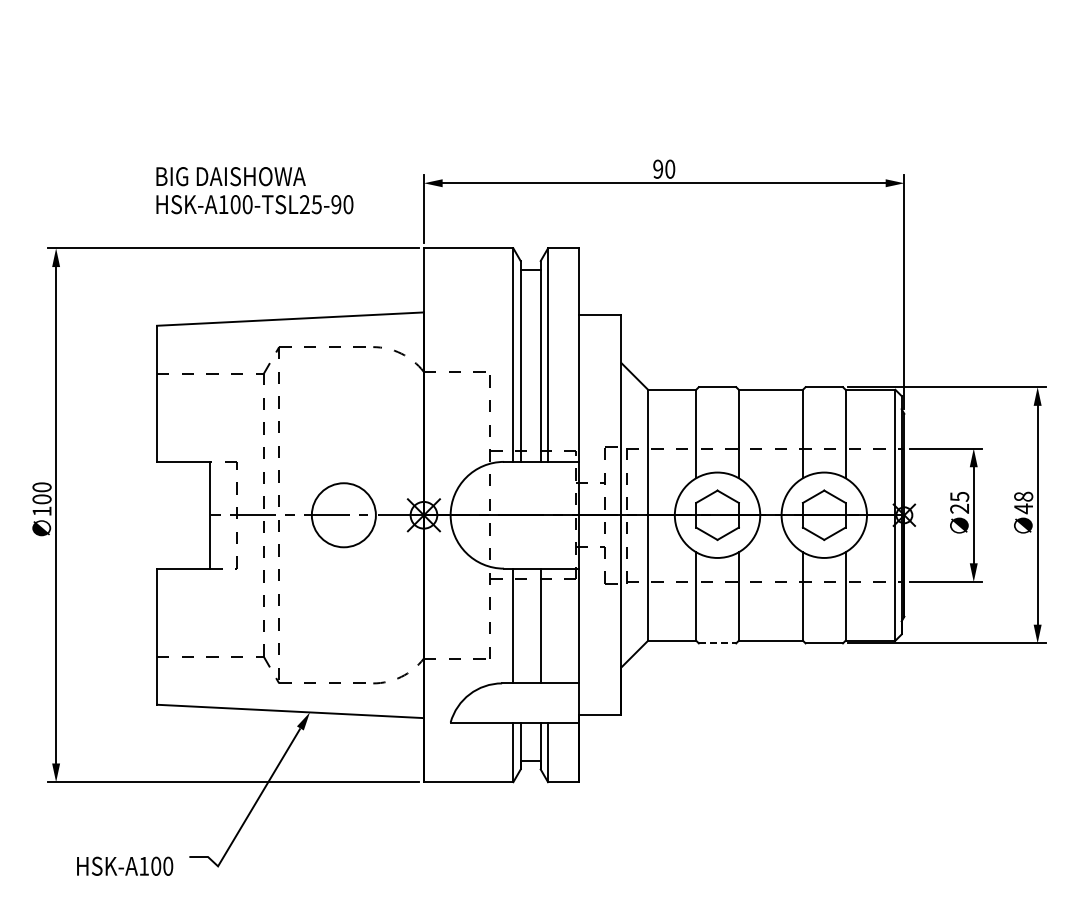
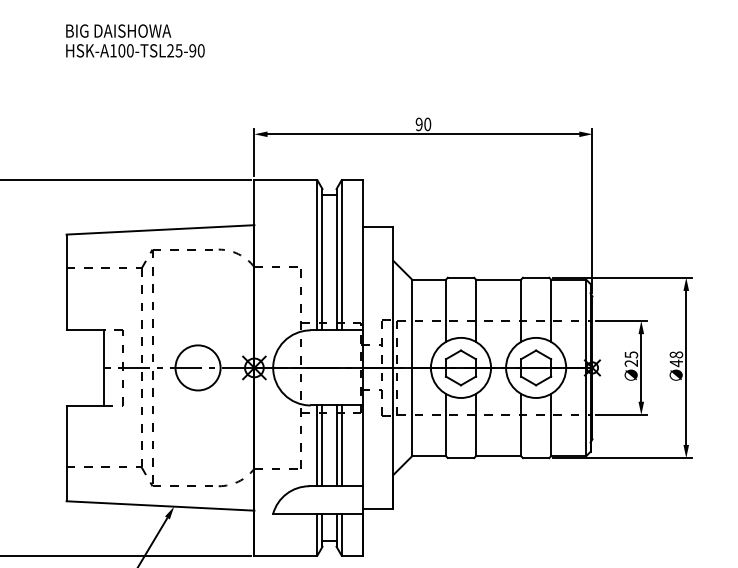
text: (254, 190) -> (135, 40), moved
line: (520, 625) -> (322, 445), added
line: (548, 625) -> (342, 445), added
line: (717, 643) -> (460, 458), dashed -> solid

